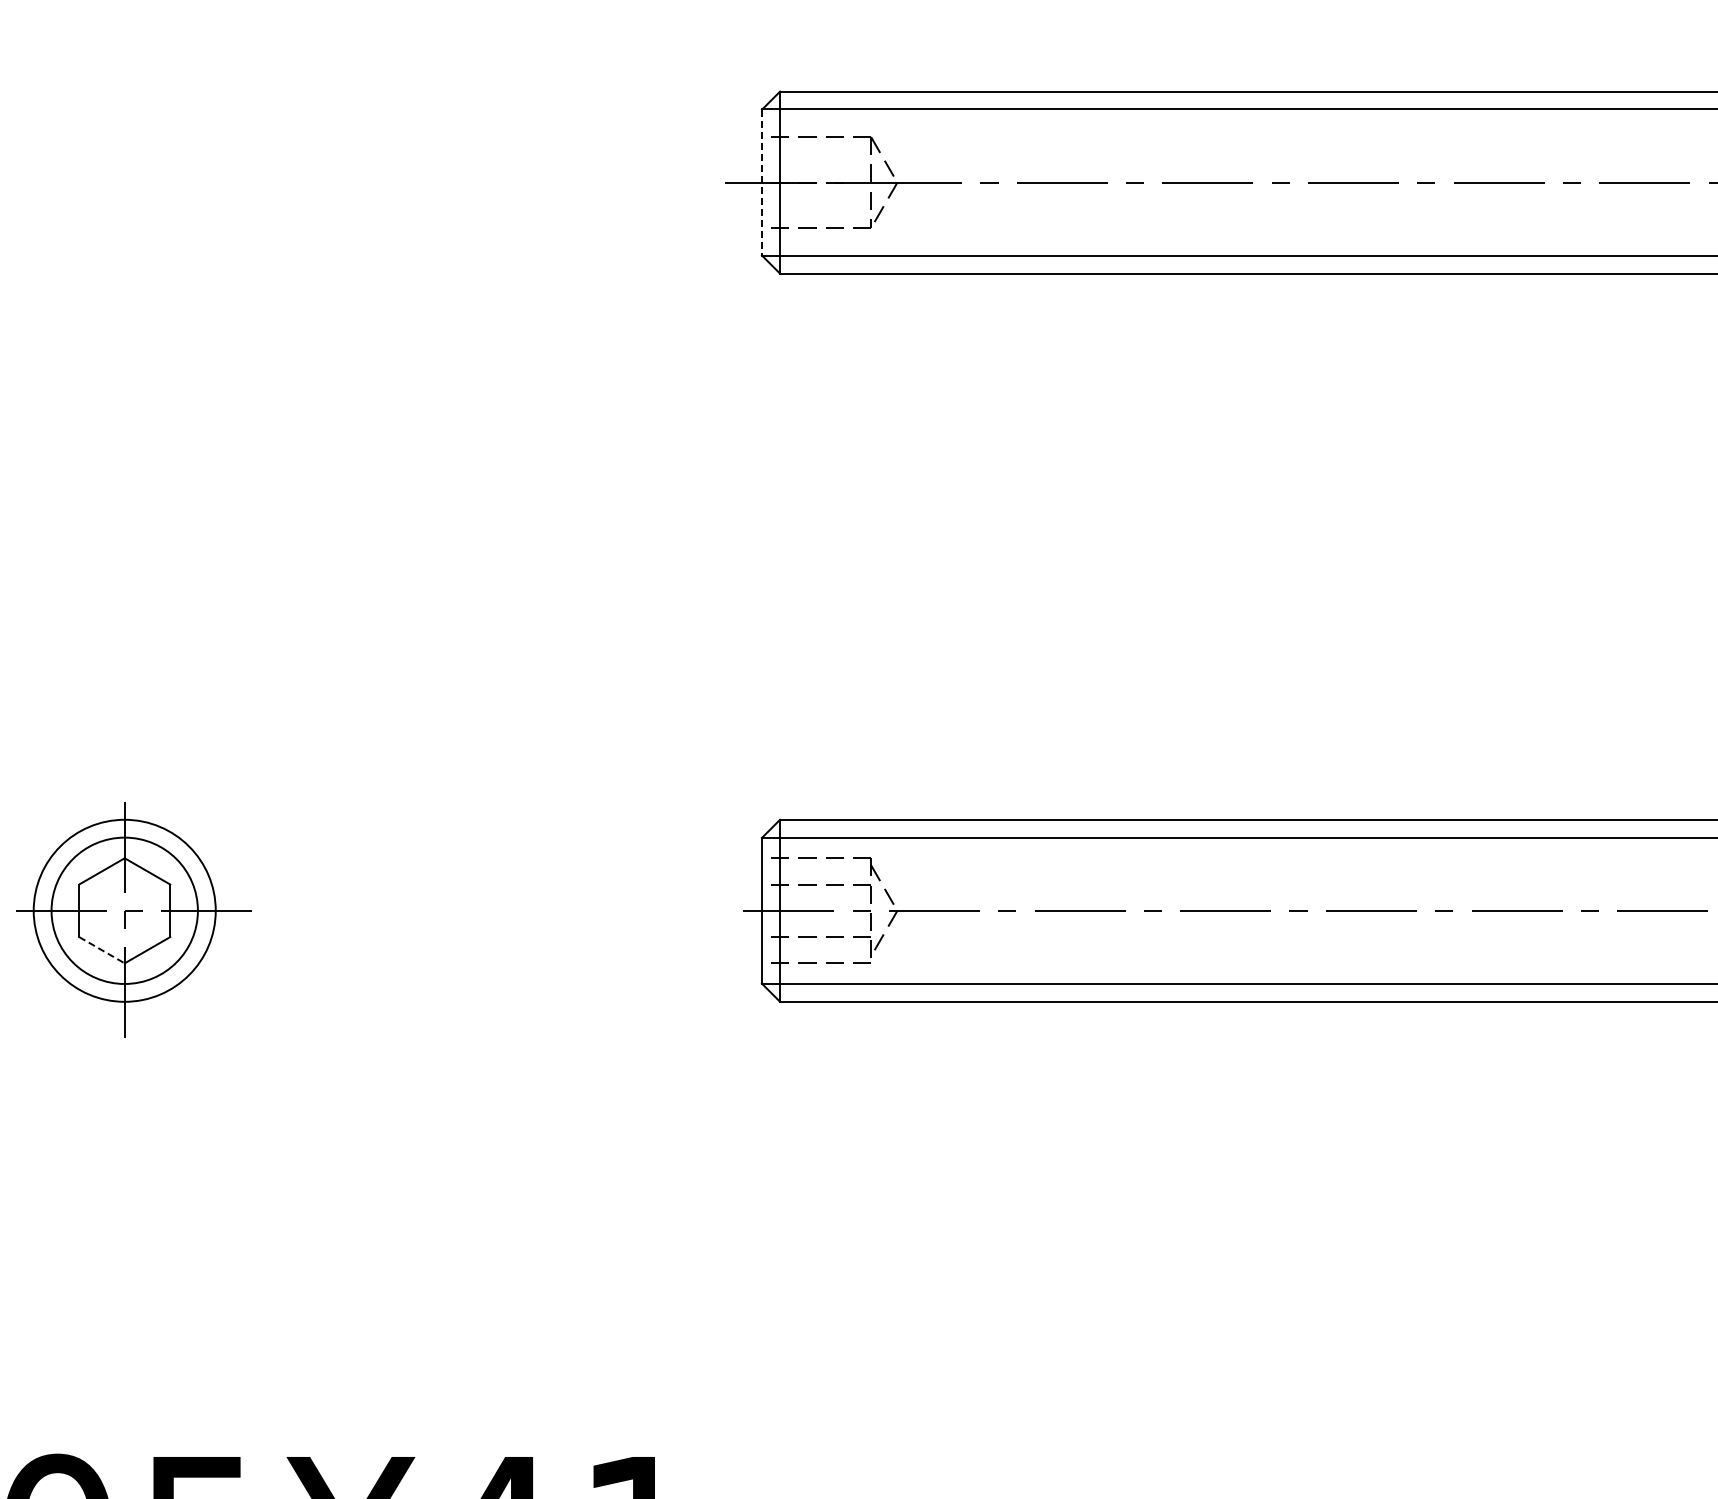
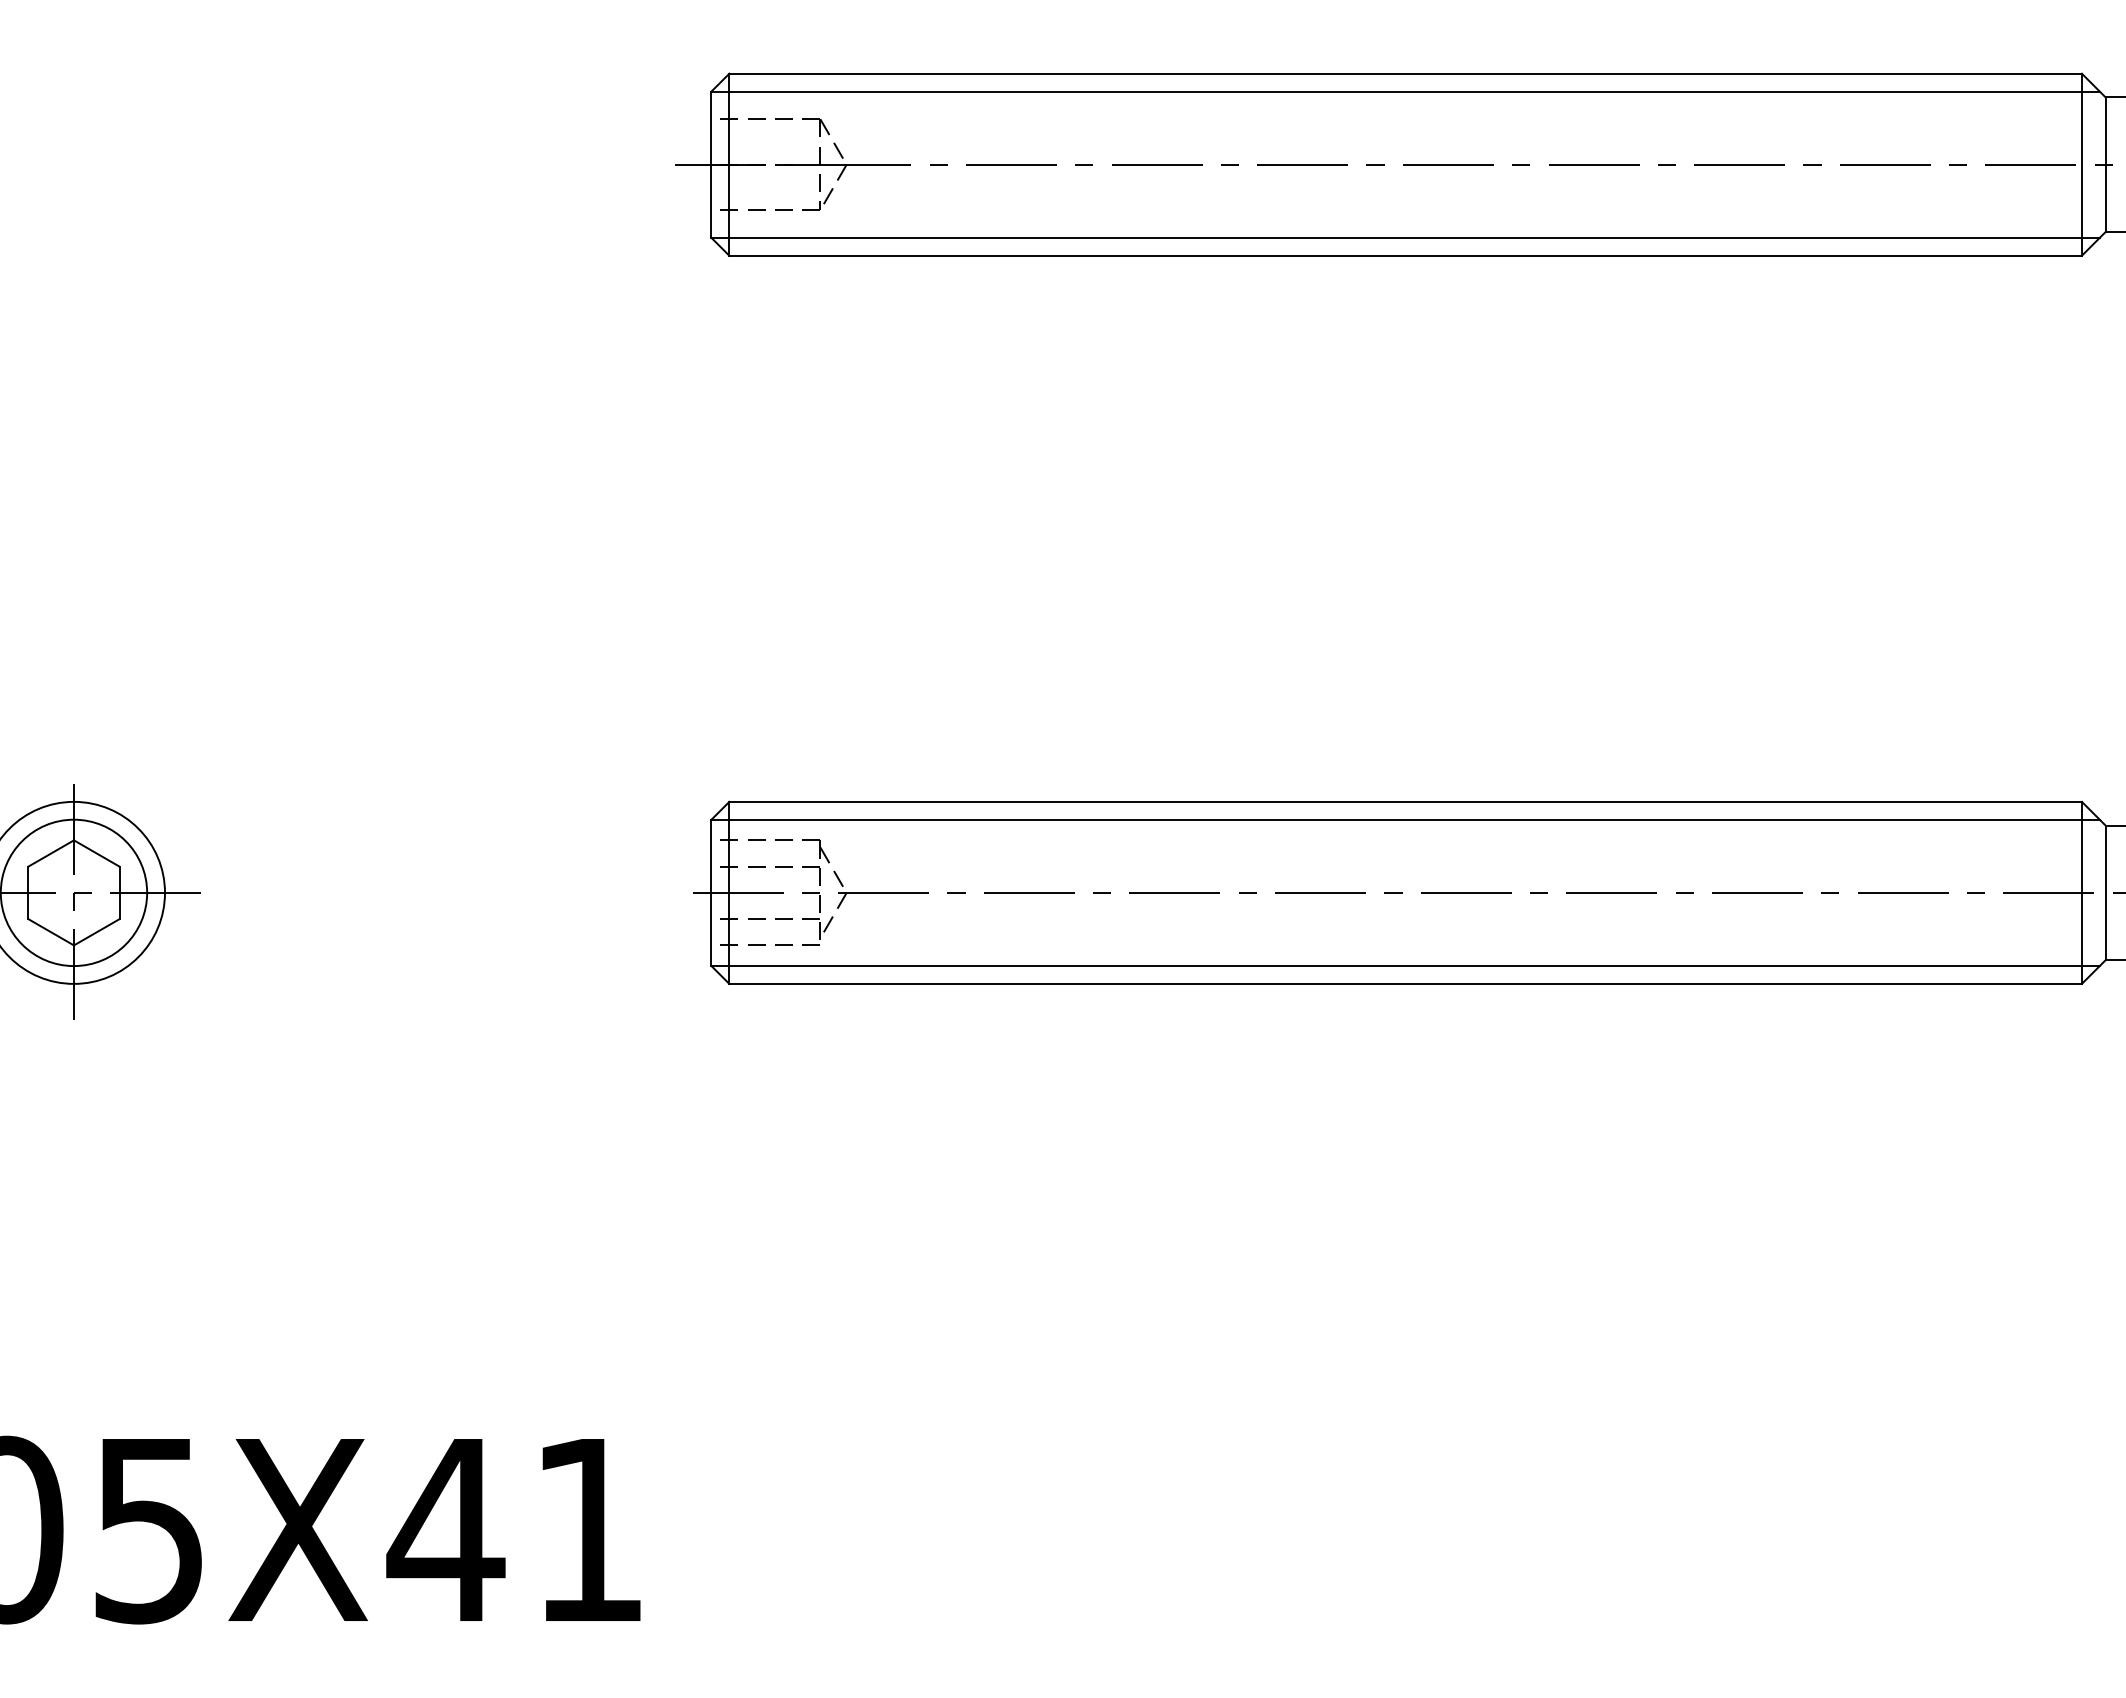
line: (762, 182) -> (711, 164), dashed -> solid
line: (102, 950) -> (51, 932), dashed -> solid

